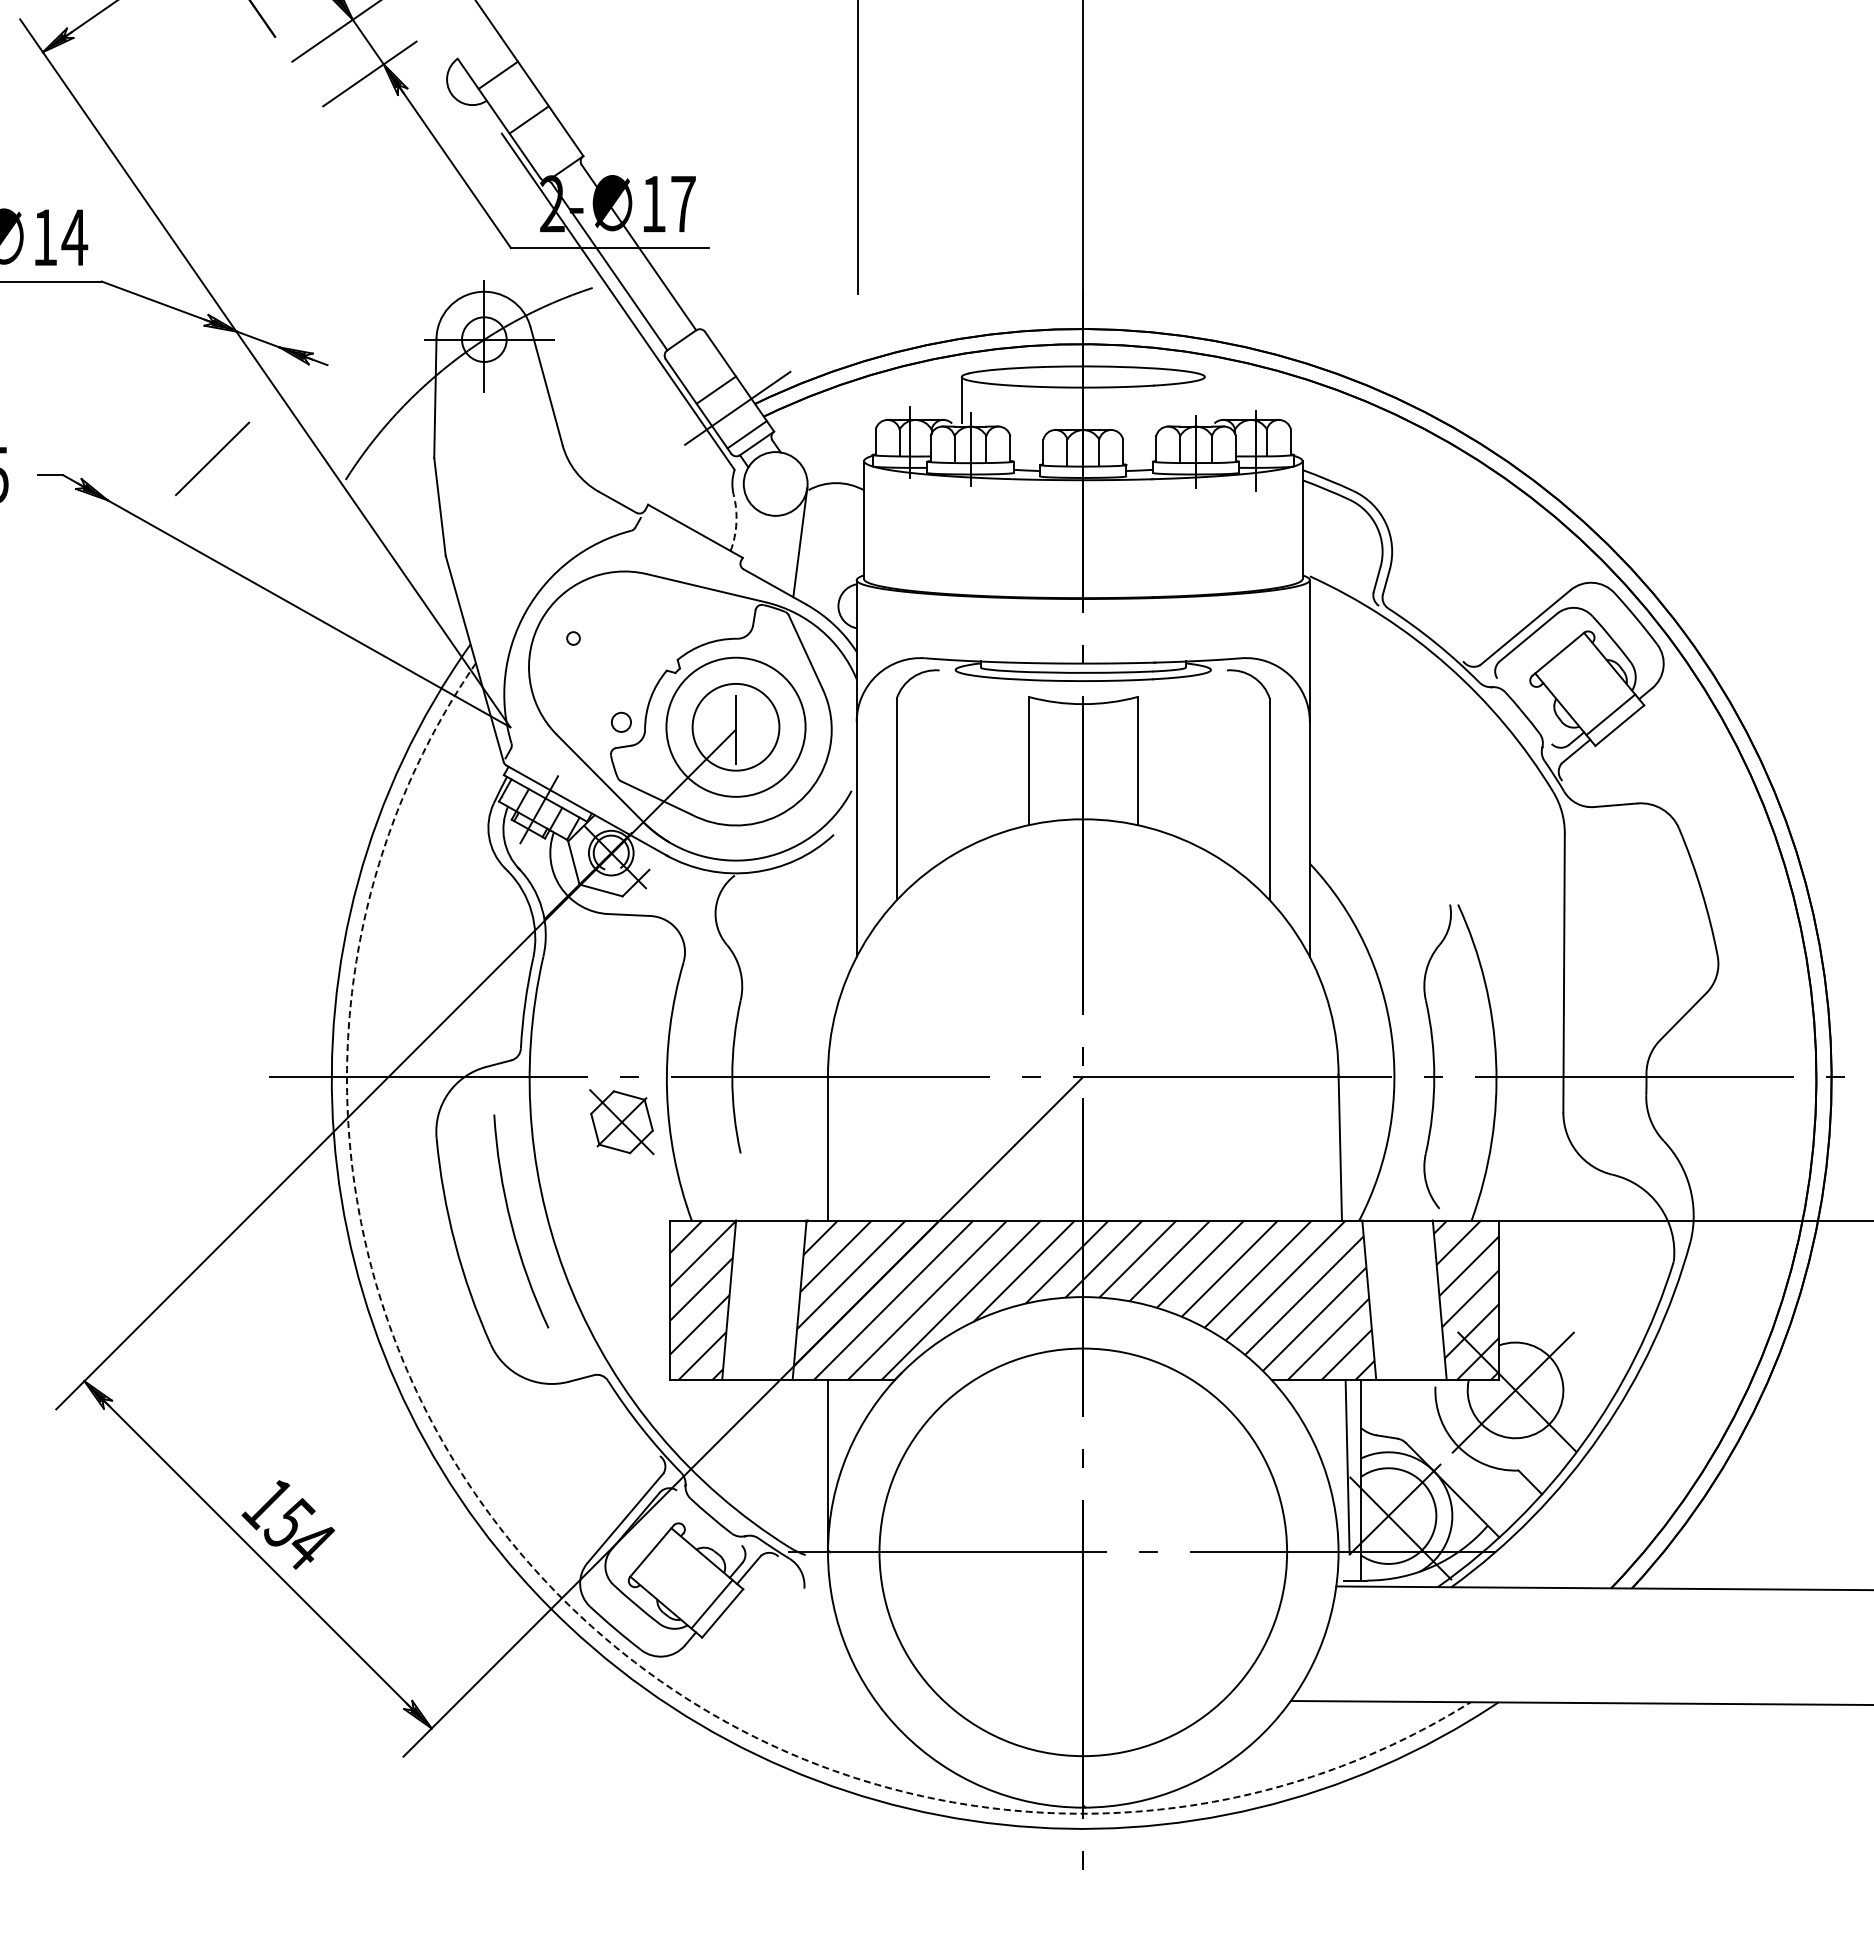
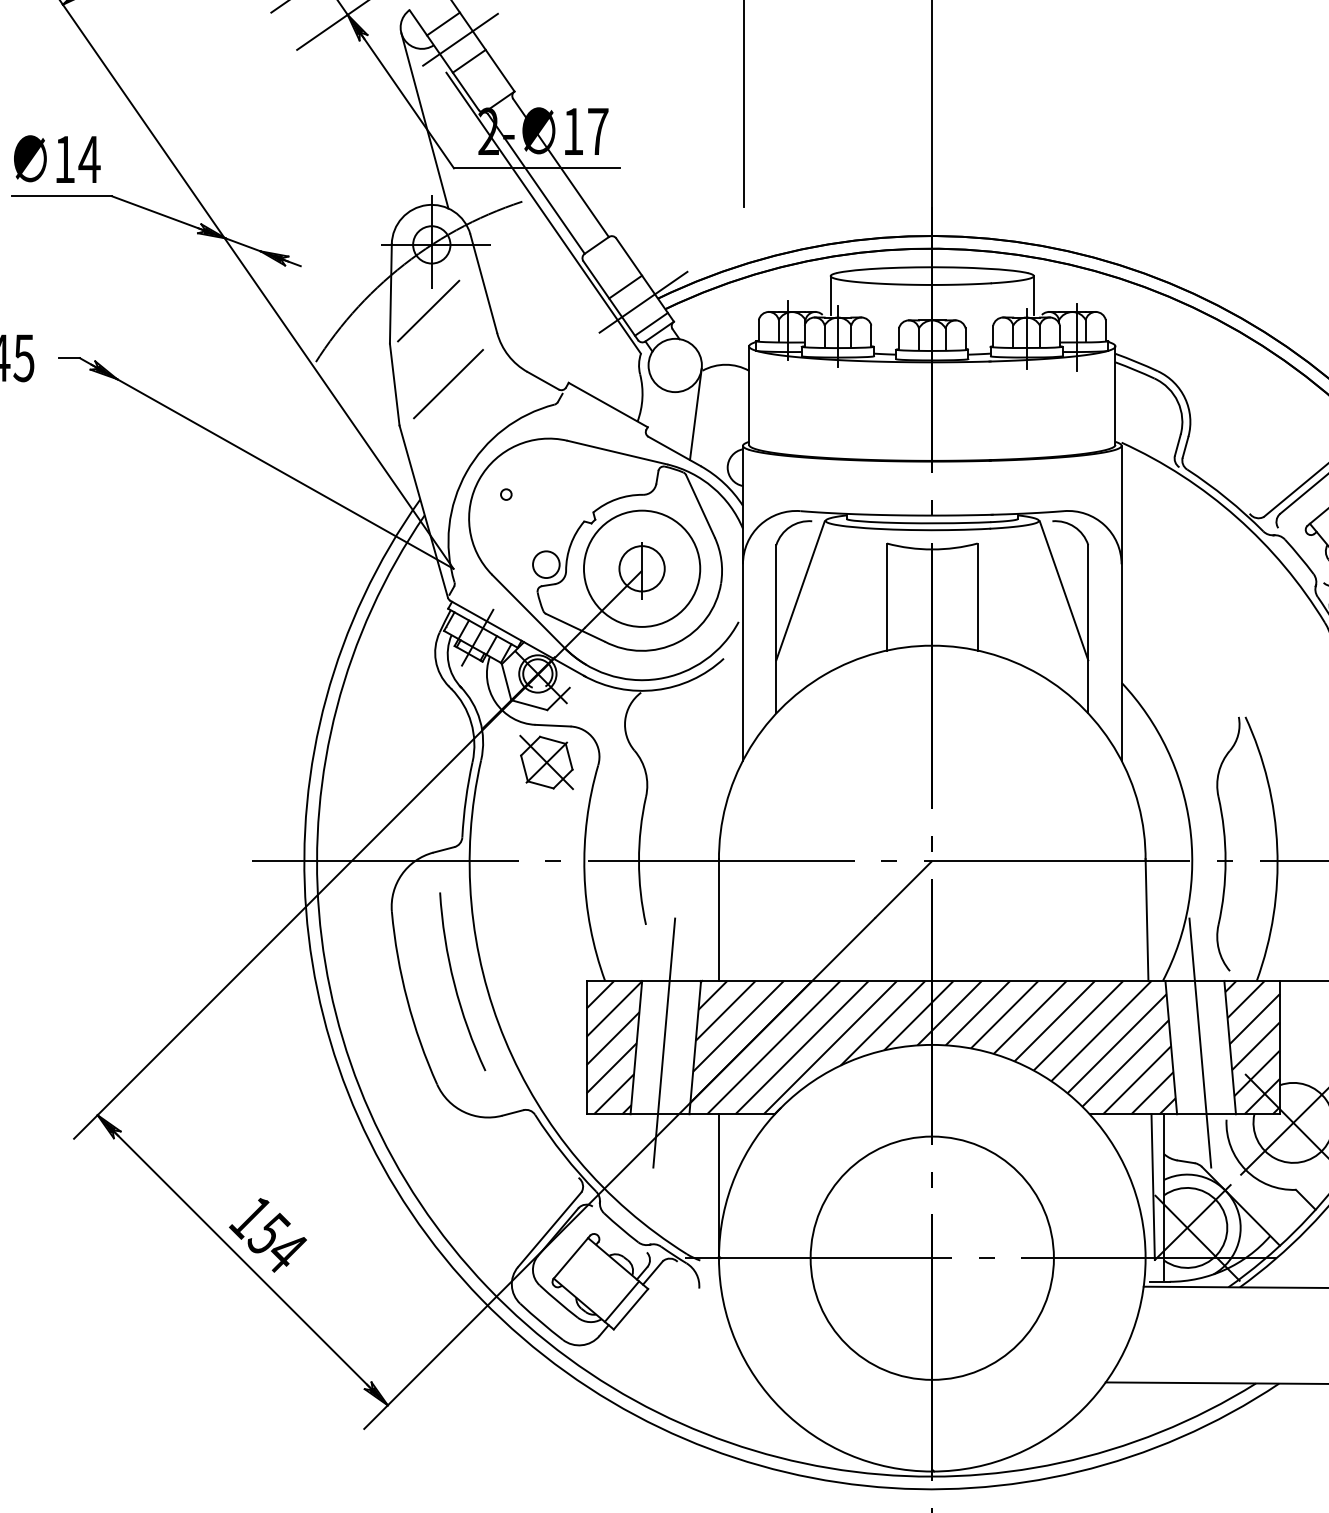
line: (518, 93) -> (460, 39), added
line: (475, 191) -> (424, 121), added
line: (1204, 400) -> (1033, 295), added
line: (212, 458) -> (428, 310), moved
line: (504, 506) -> (448, 384), added
arc: (736, 523) -> (642, 398), dashed -> solid
circle: (621, 722) -> (546, 564), size x1.67
circle: (735, 727) -> (641, 568), size x0.62
line: (925, 753) -> (800, 590), added
line: (1240, 753) -> (1063, 590), added
part: (621, 1122) -> (546, 762), moved
line: (762, 1294) -> (664, 1042), added
line: (1403, 1294) -> (1199, 1042), added
circle: (1082, 1551) -> (931, 1257), size x0.71
arc: (551, 1587) -> (487, 1287), dashed -> solid

